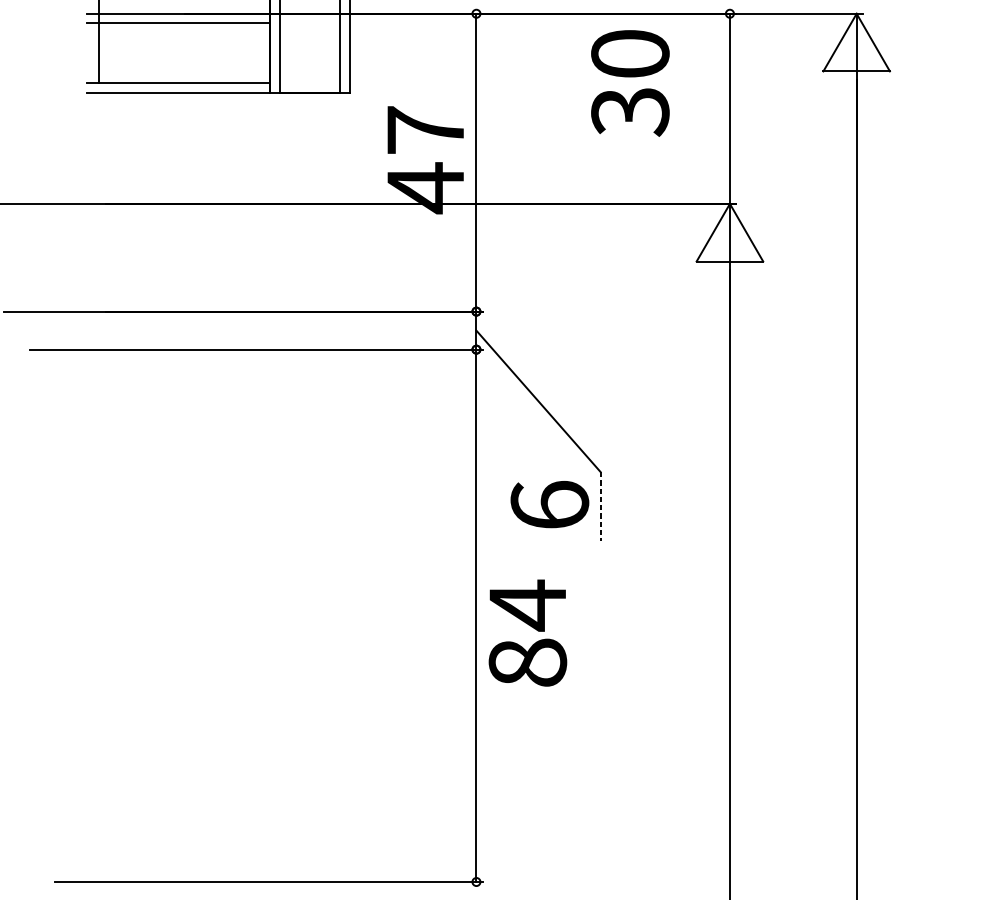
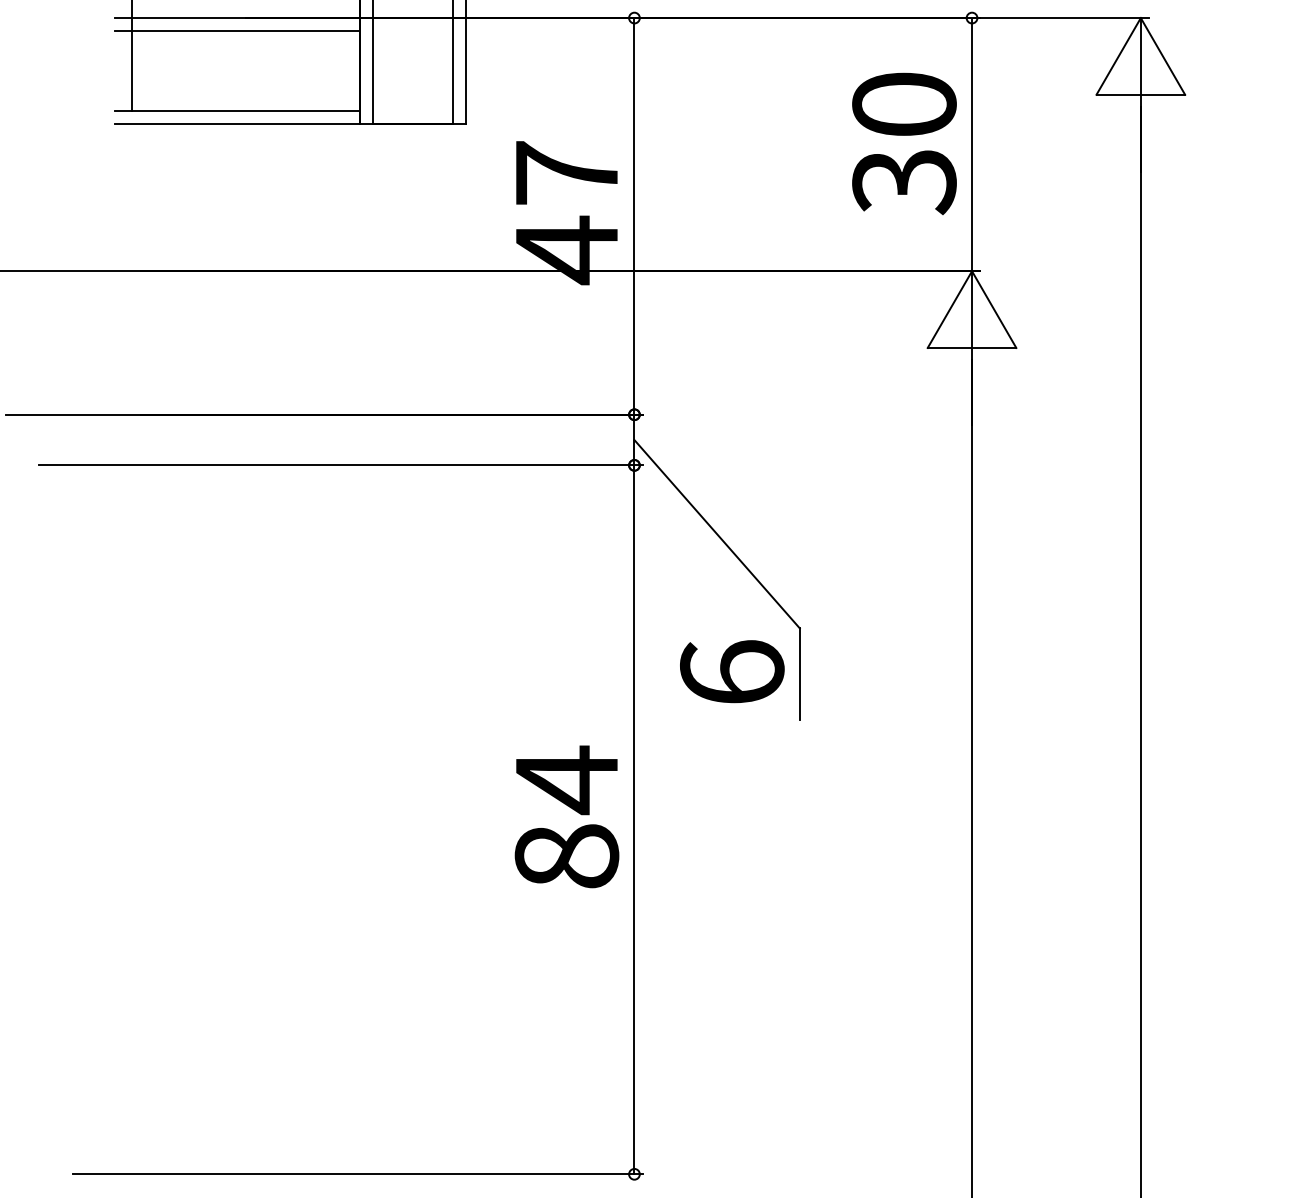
text: (630, 83) -> (904, 143), moved
line: (600, 506) -> (799, 674), dashed -> solid
text: (527, 632) -> (566, 816), moved

